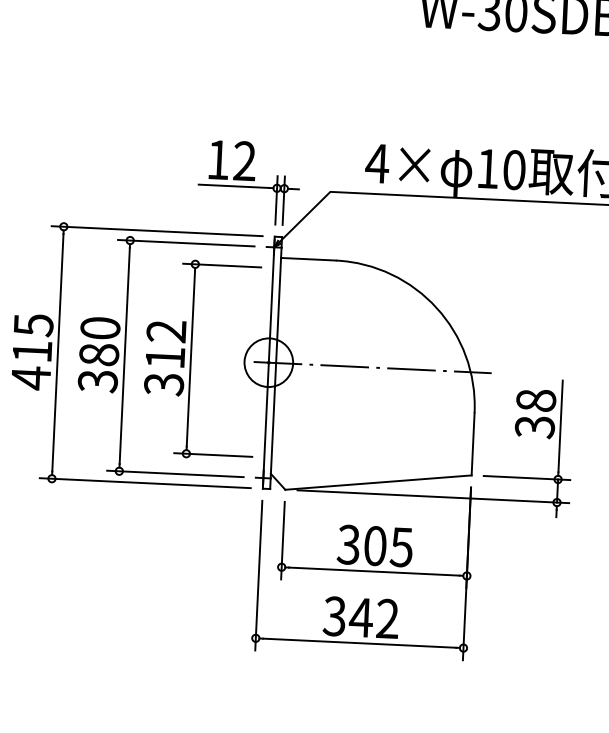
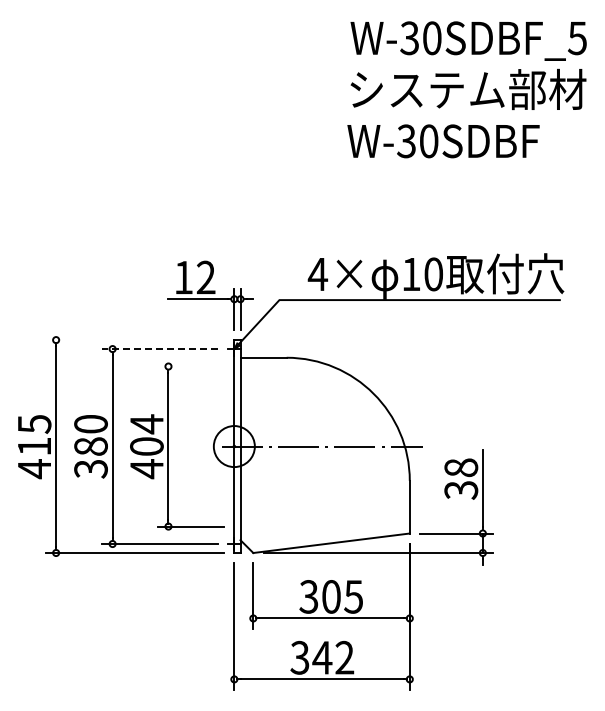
line: (156, 231) -> (134, 340), removed
line: (186, 243) -> (160, 349), solid -> dashed
line: (222, 265) -> (191, 366), removed
text: (164, 357) -> (146, 446), 312 -> 404

